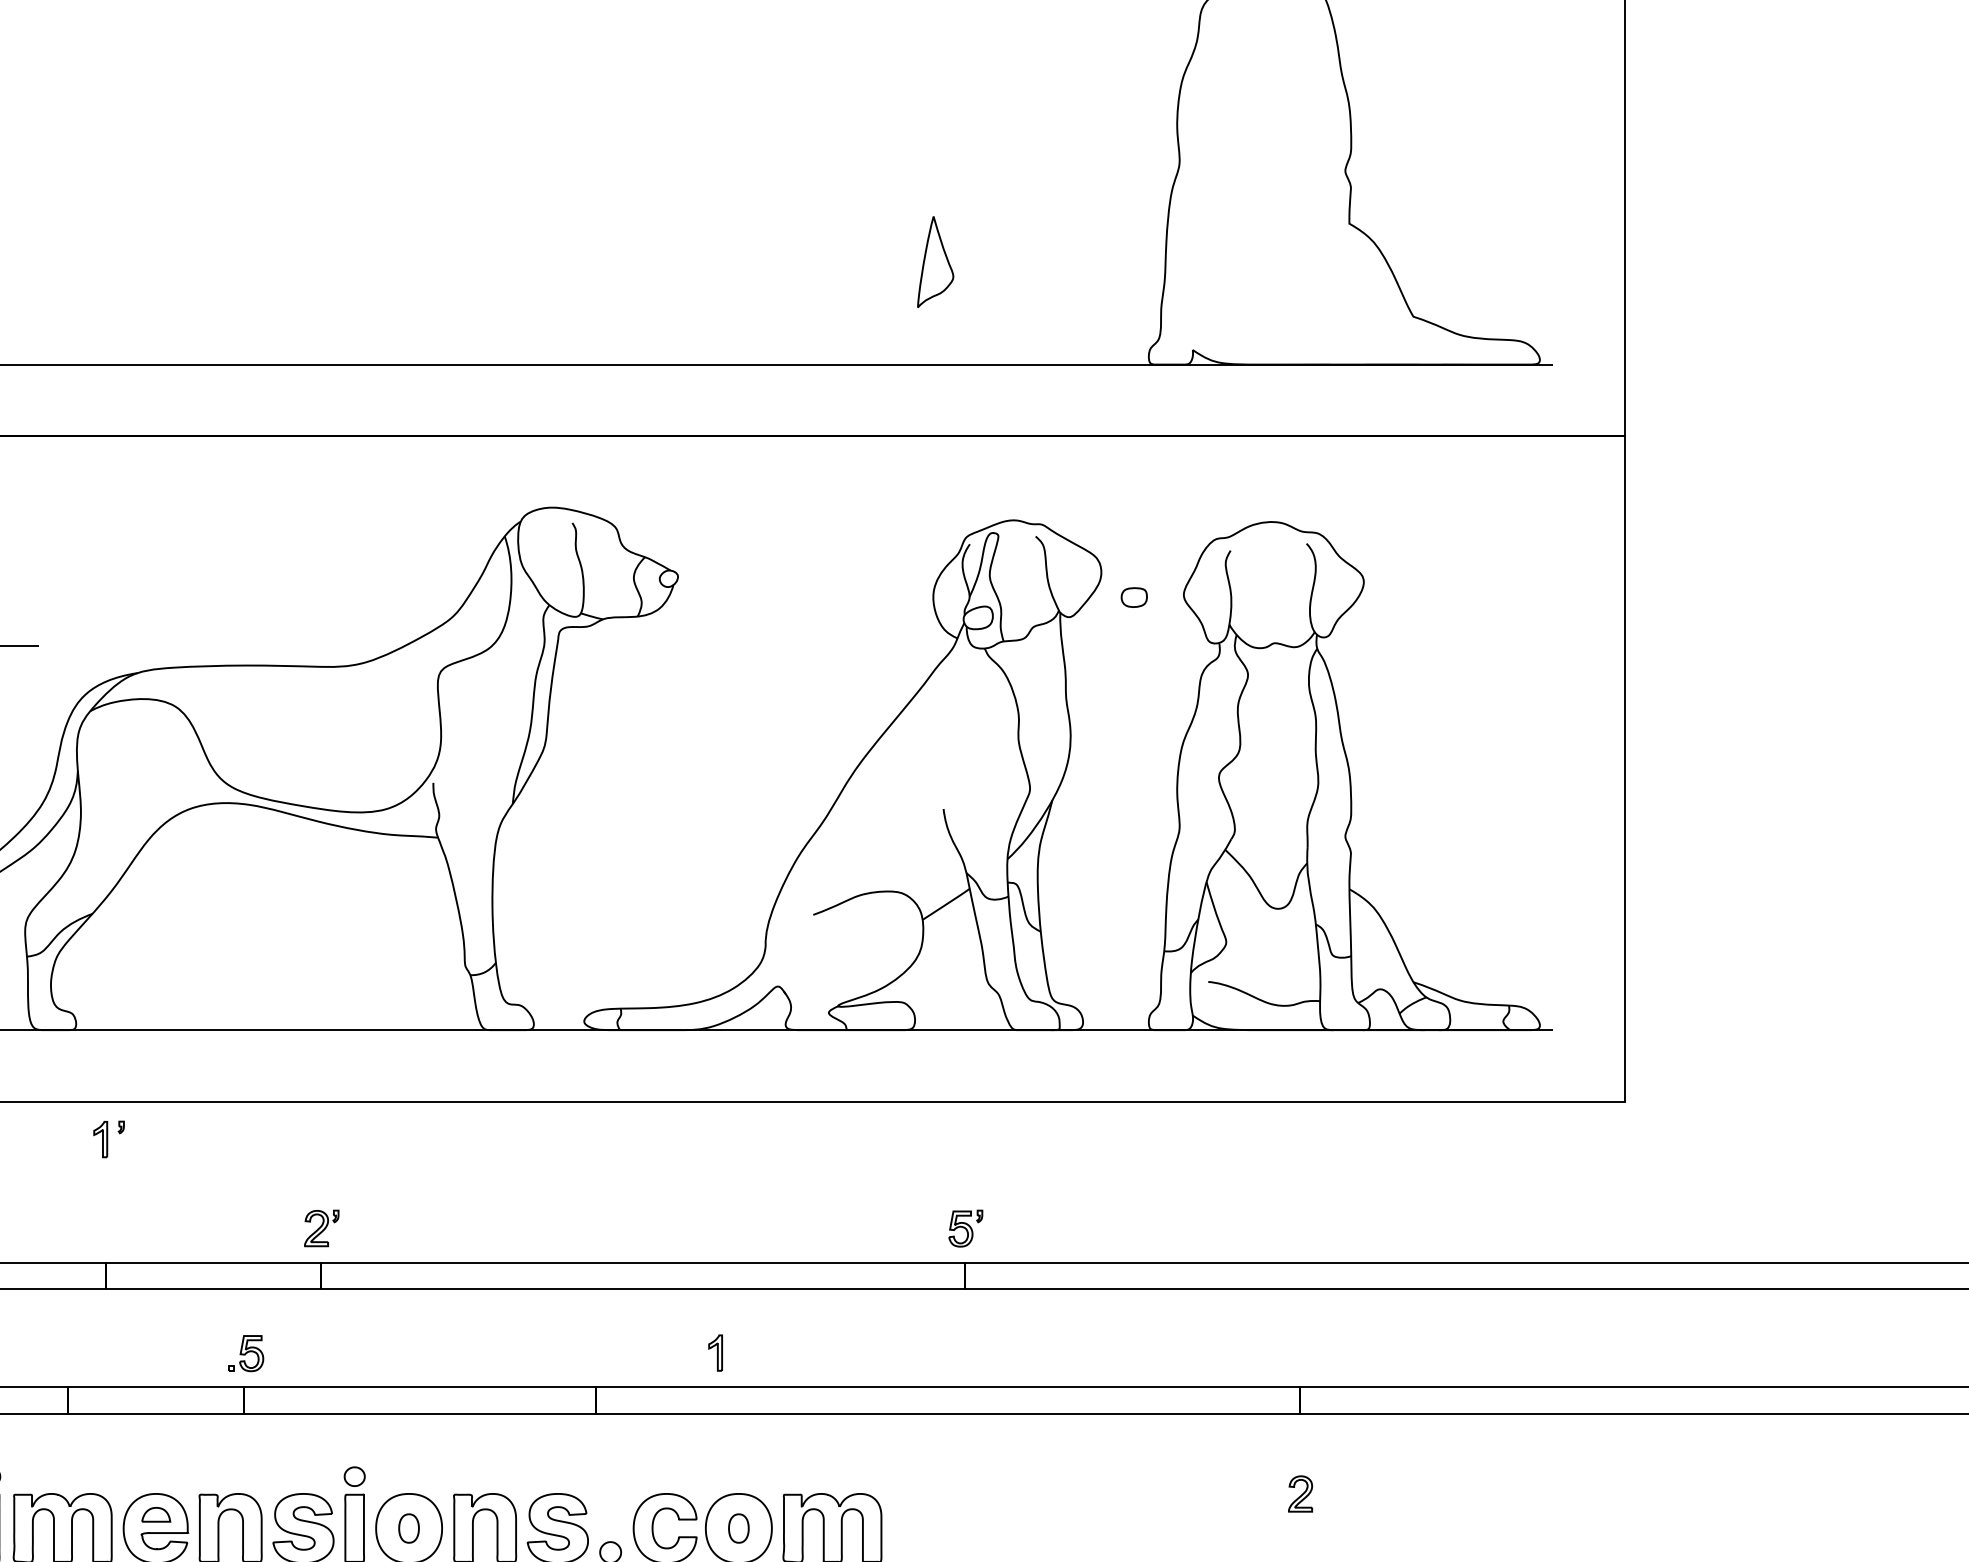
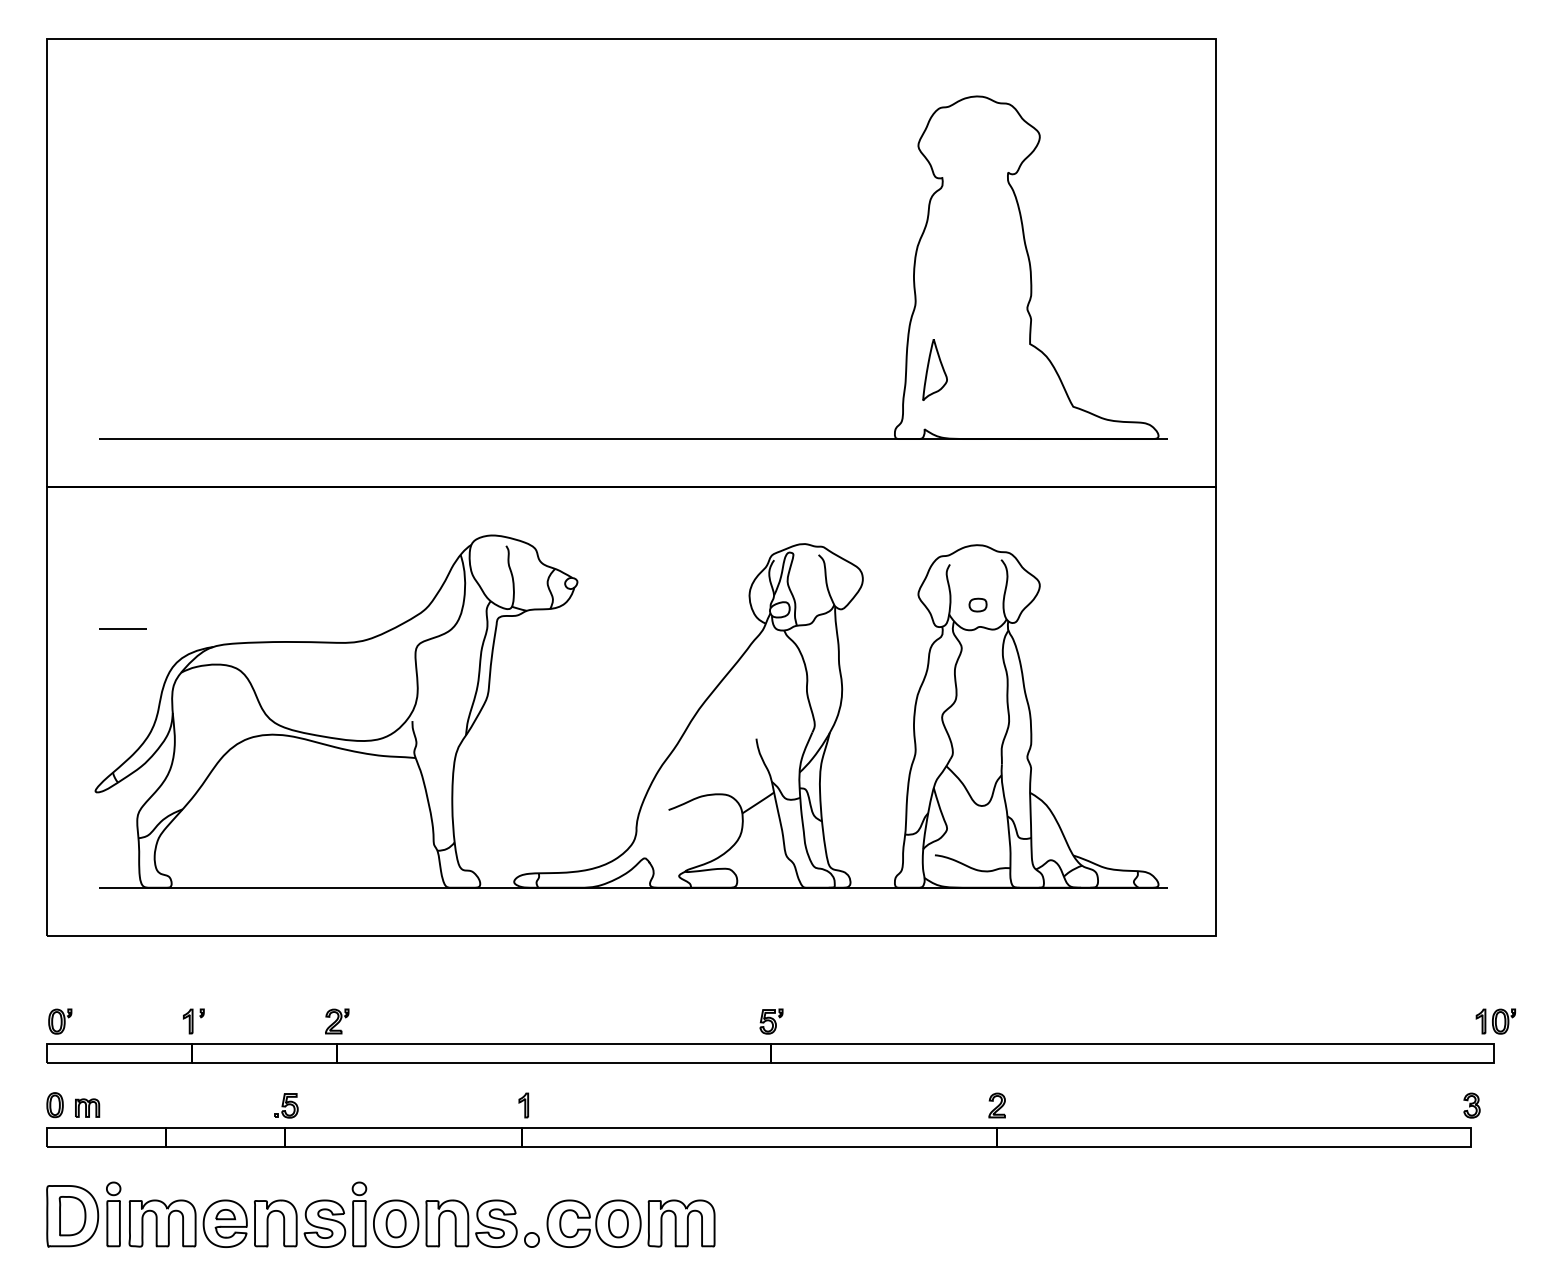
part: (934, 261) -> (934, 369), moved
part: (1133, 596) -> (977, 604), moved
part: (108, 1139) -> (193, 1021), moved
part: (715, 1353) -> (523, 1105), moved
part: (1299, 1493) -> (996, 1105), moved
part: (408, 1528) -> (395, 1223), size x1.43
part: (738, 1528) -> (618, 1223), size x1.43

